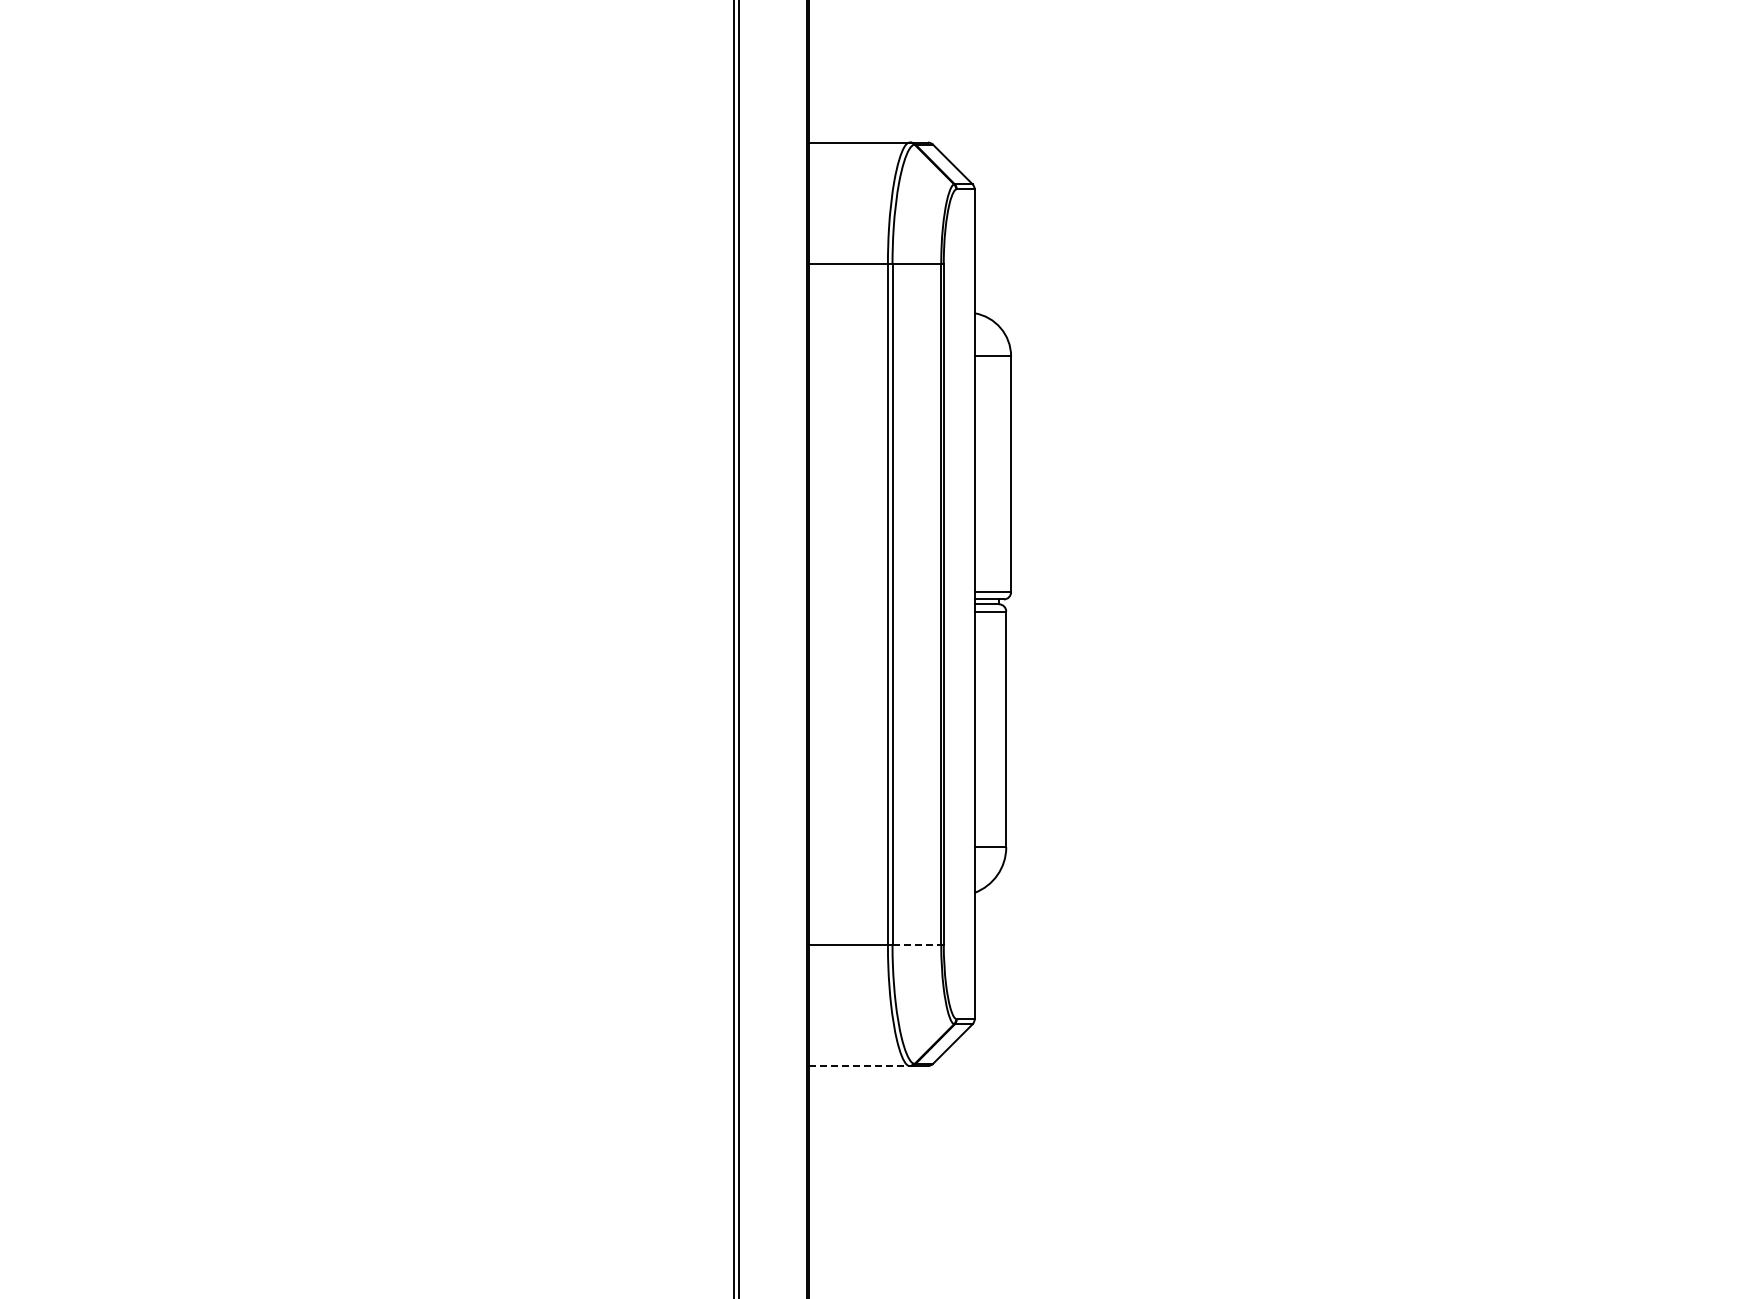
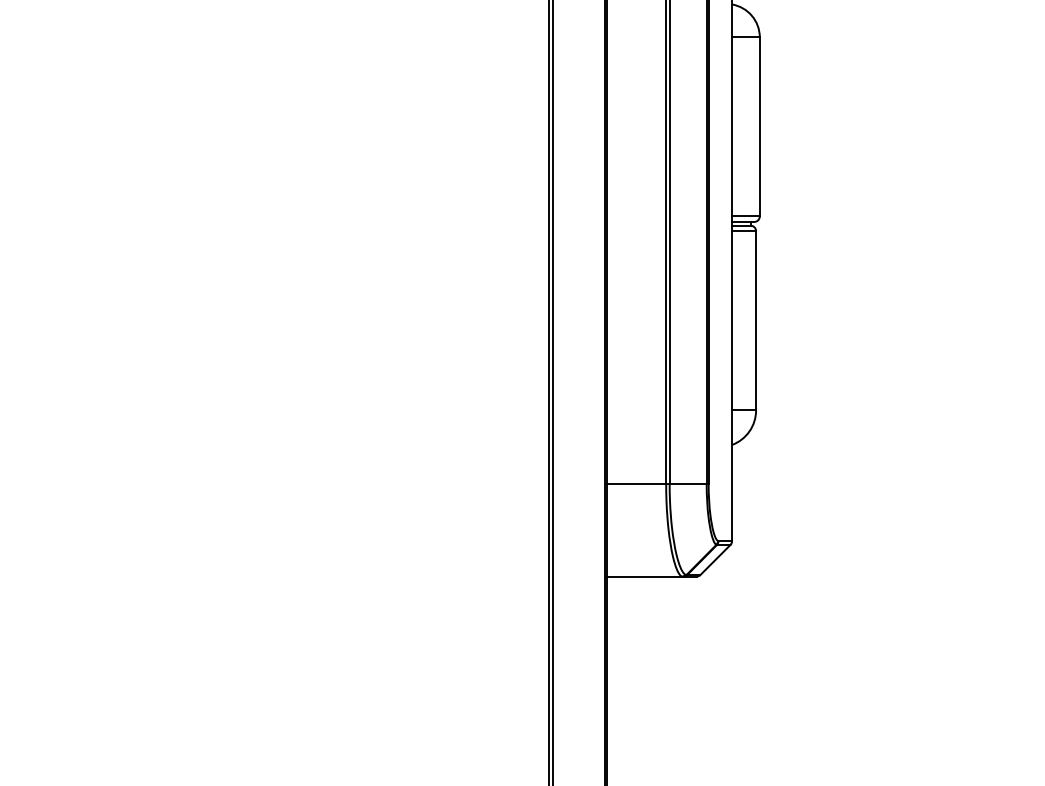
line: (917, 944) -> (688, 484), dashed -> solid
line: (859, 1066) -> (644, 576), dashed -> solid

